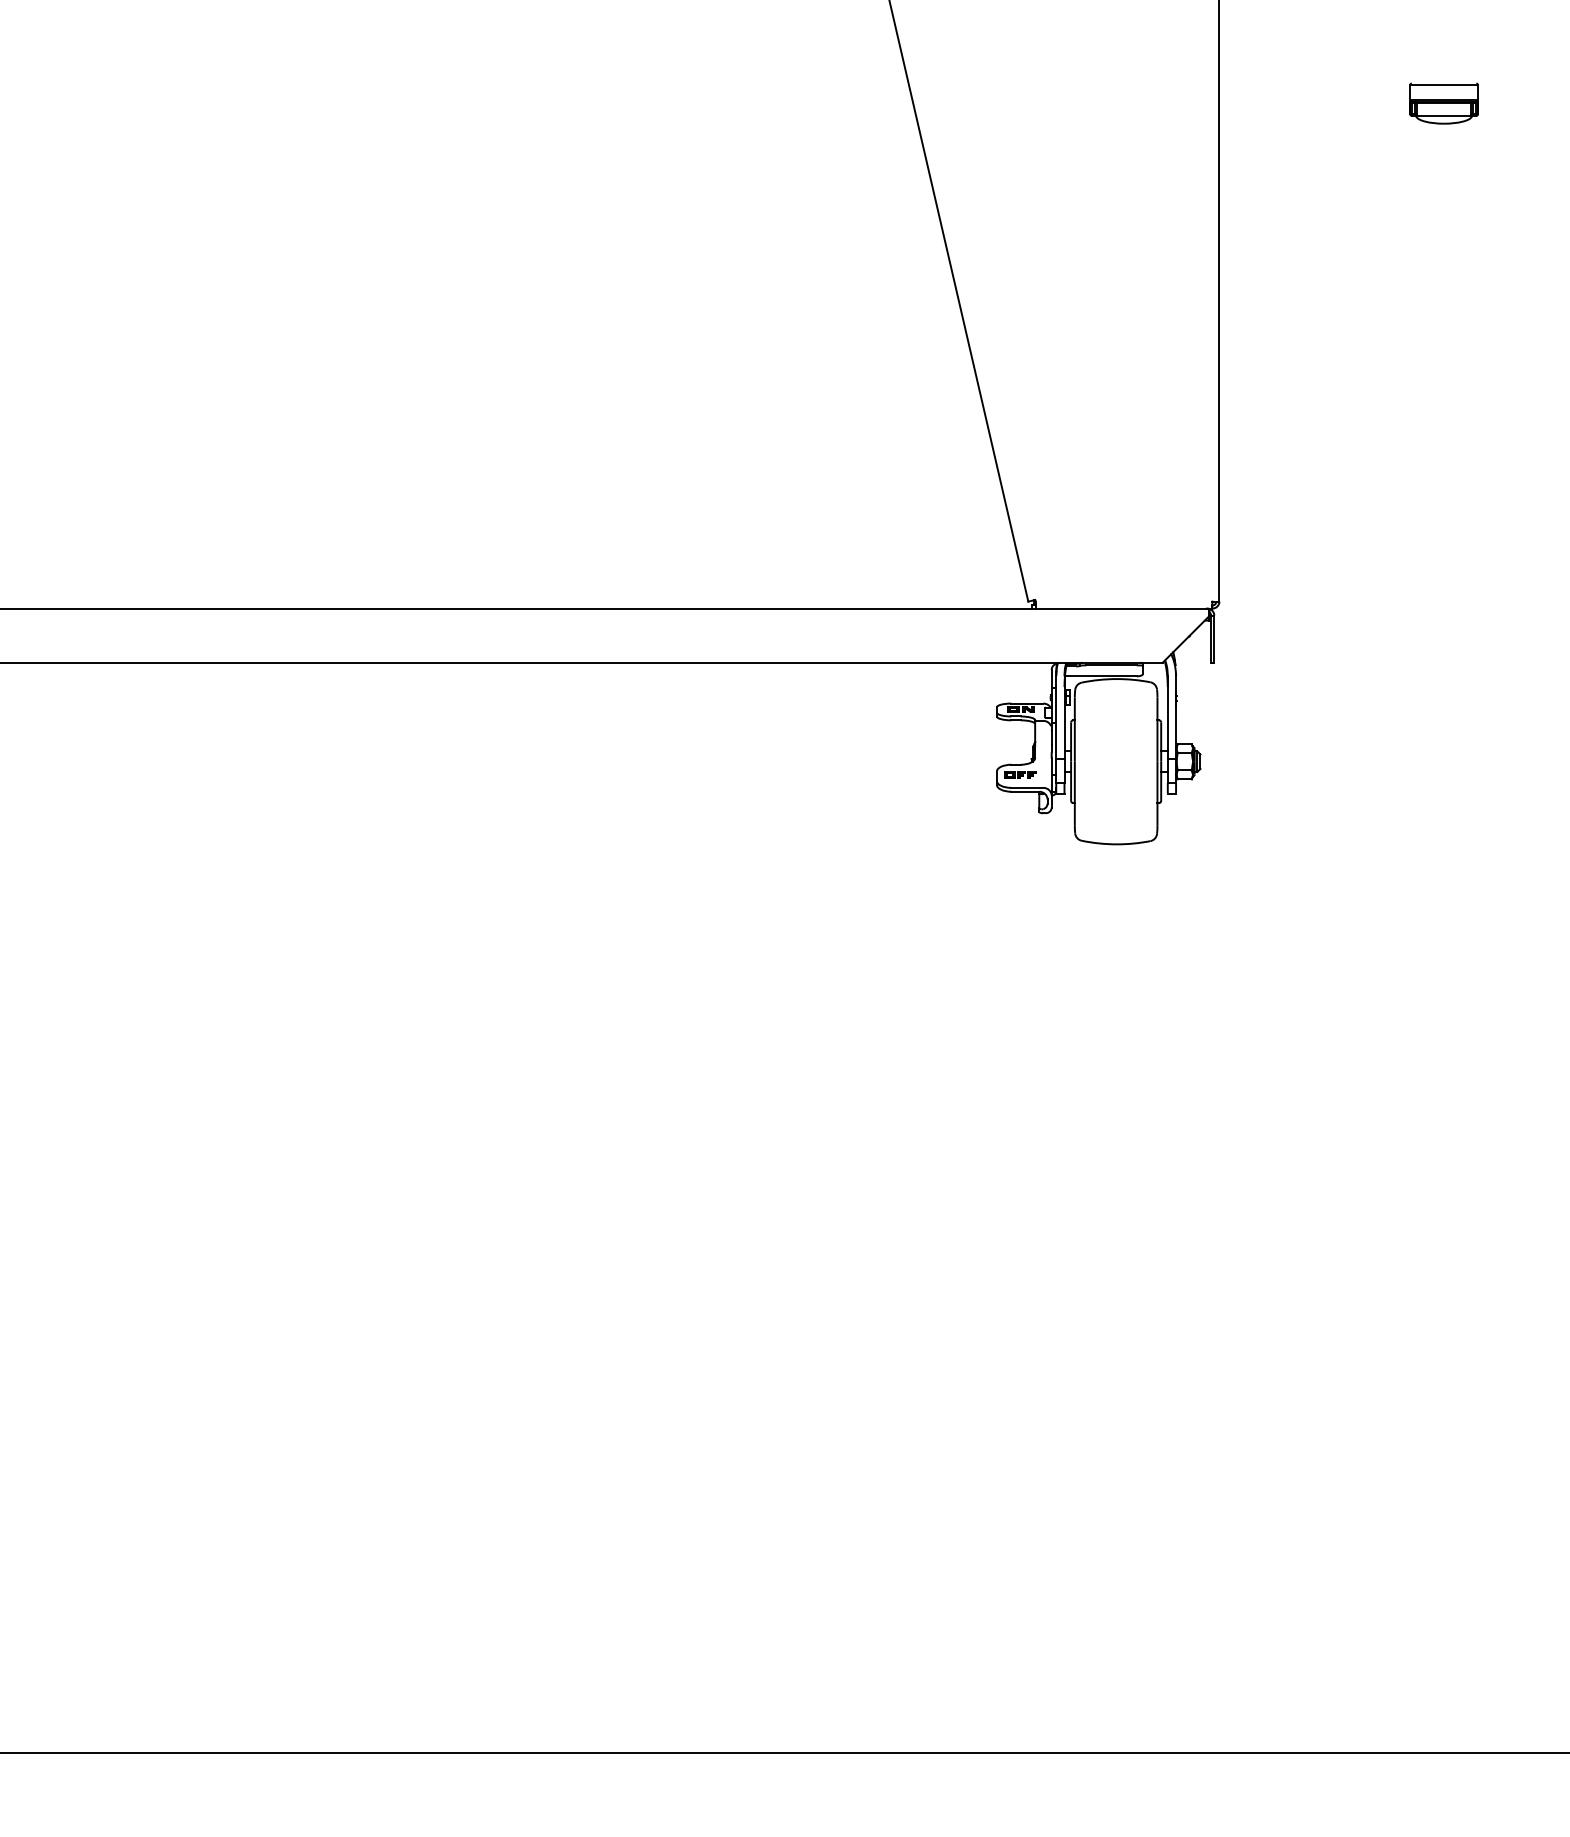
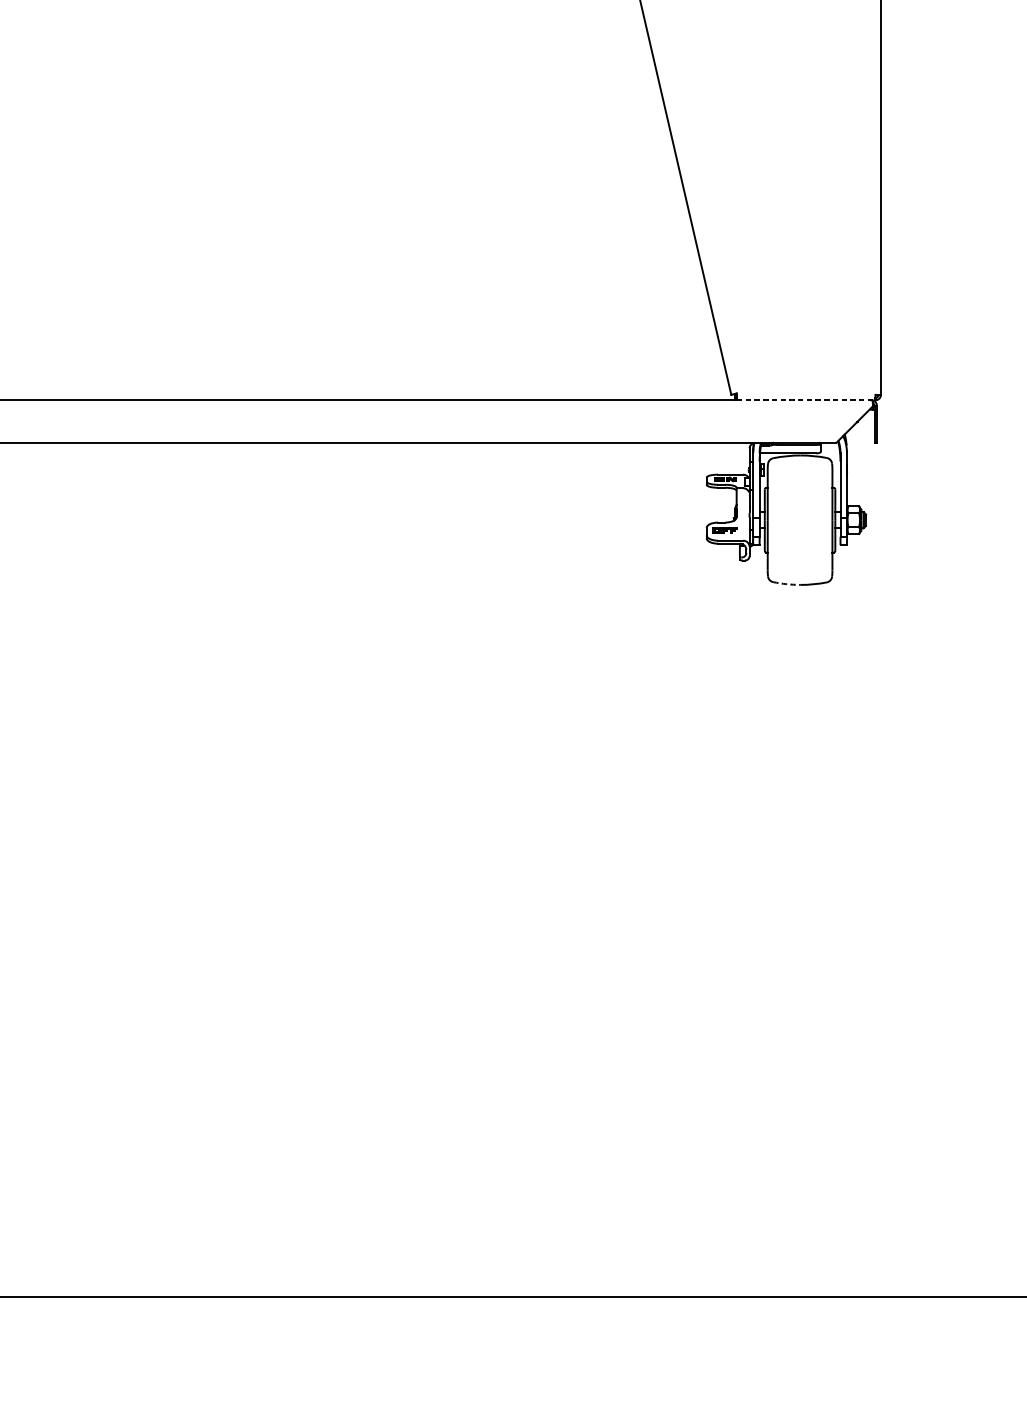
line: (1124, 608) -> (806, 400), solid -> dashed
arc: (1099, 843) -> (787, 584), solid -> dashed

